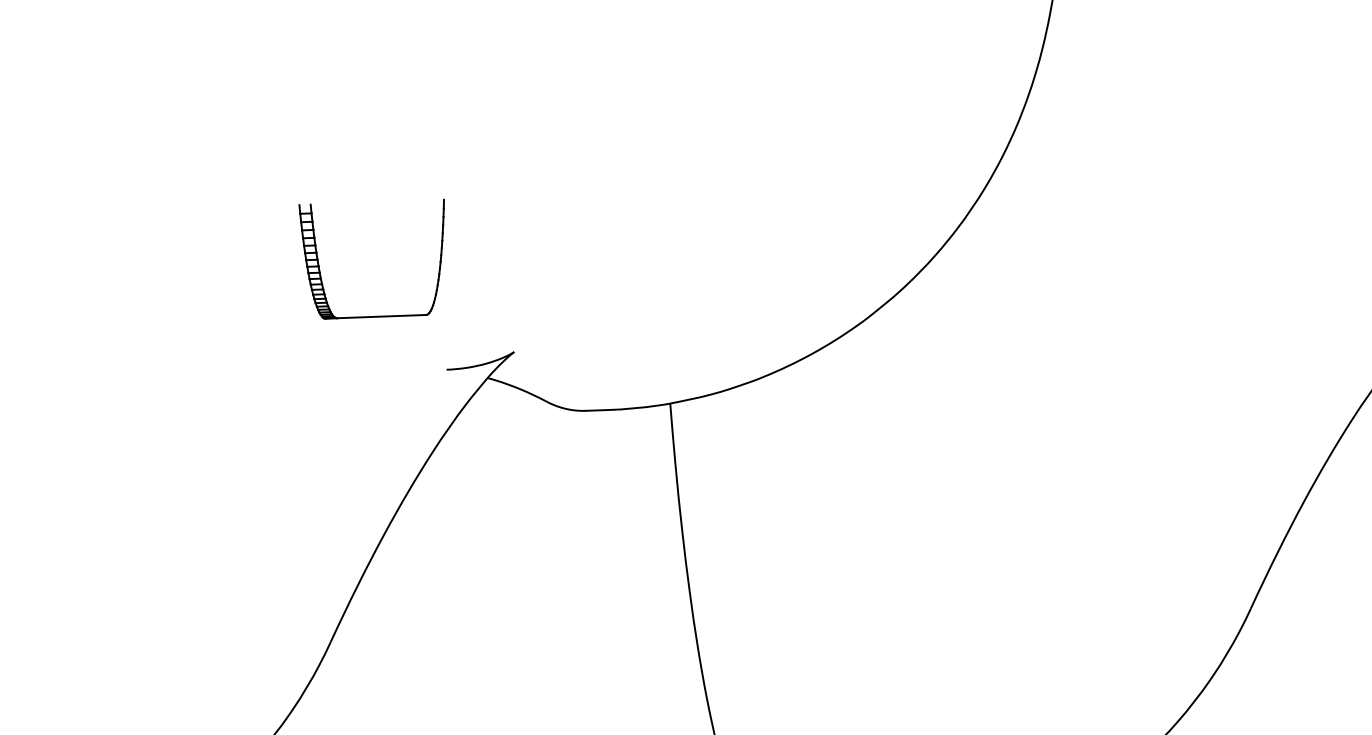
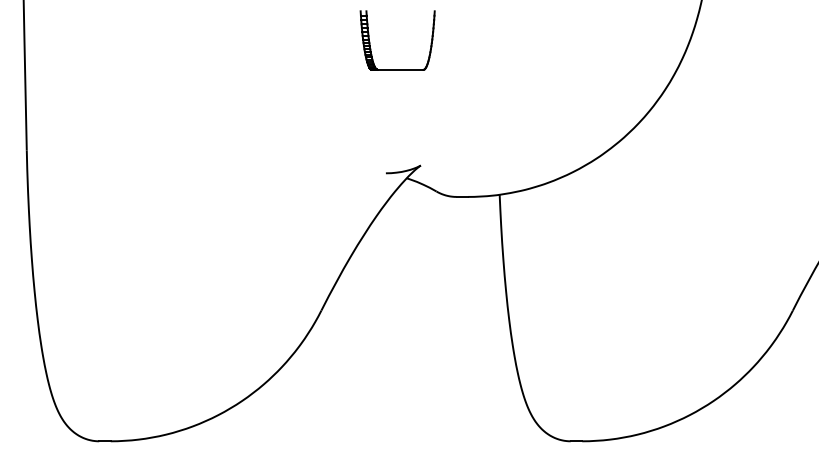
part: (320, 263) -> (370, 41), moved

